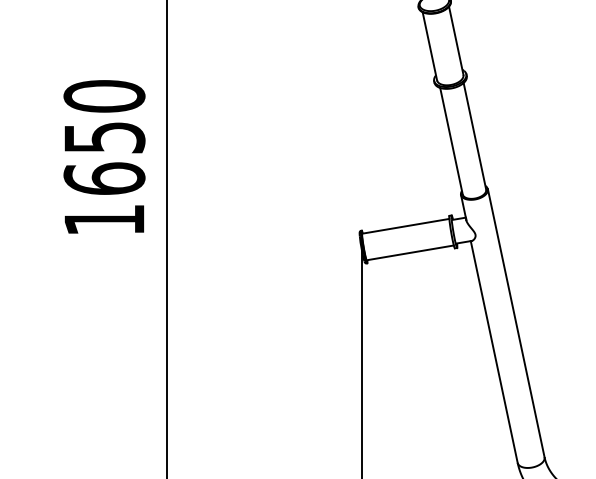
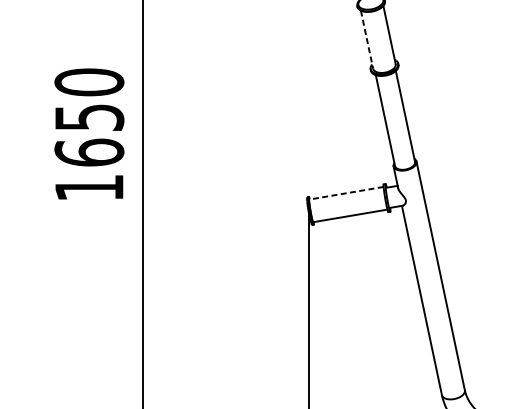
line: (429, 46) -> (366, 39), solid -> dashed
line: (405, 226) -> (346, 193), solid -> dashed

